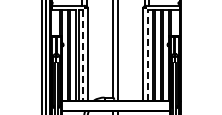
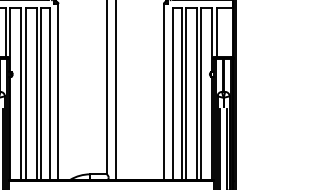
line: (148, 54) -> (173, 92), dashed -> solid
line: (83, 55) -> (50, 94), dashed -> solid

